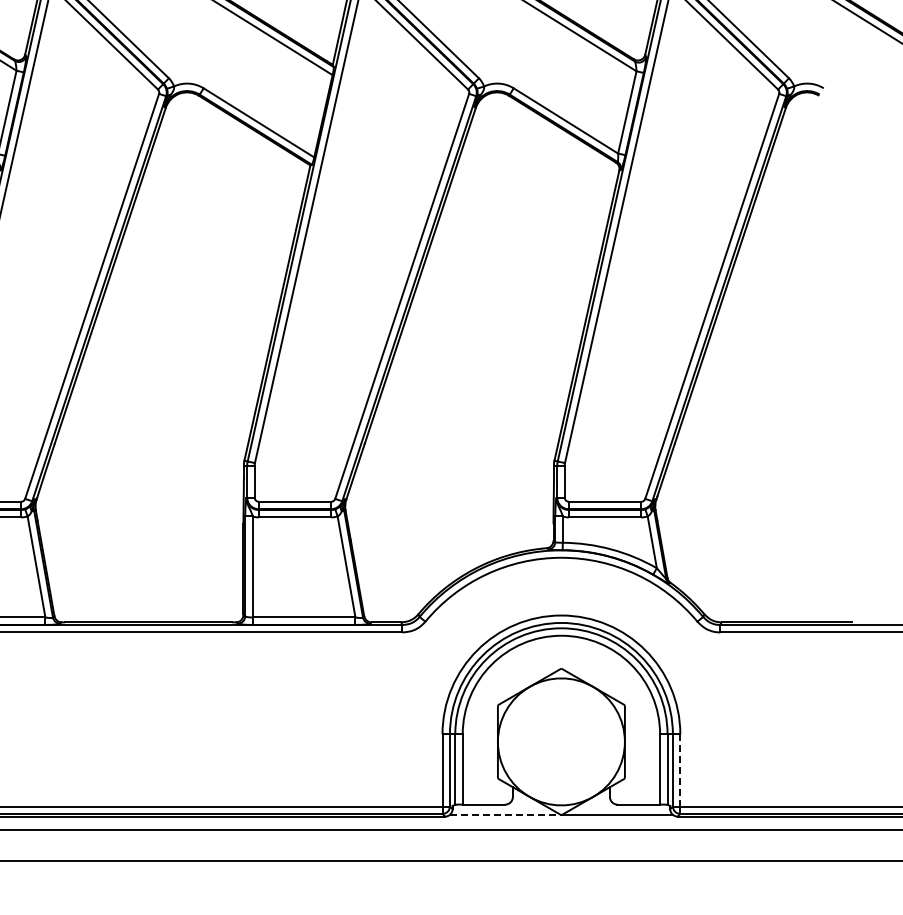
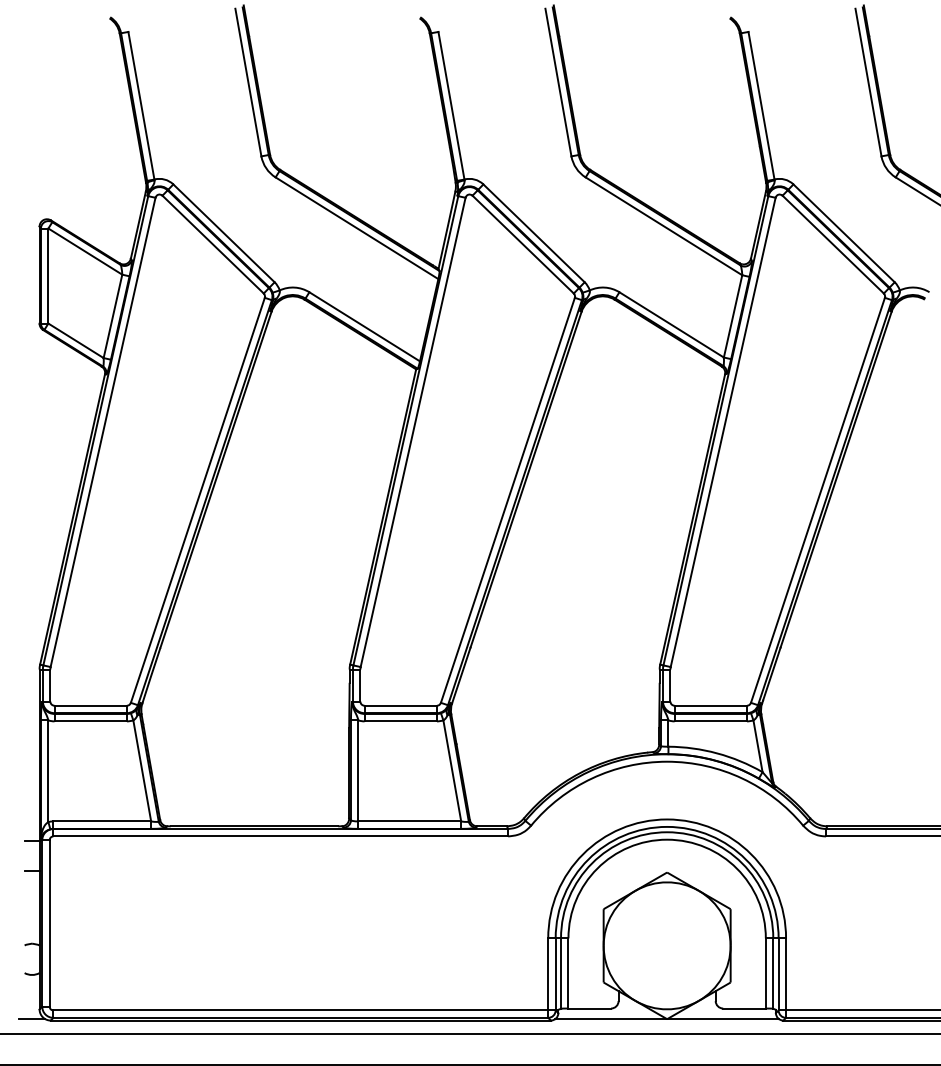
line: (680, 770) -> (786, 974), dashed -> solid
line: (505, 815) -> (611, 1019), dashed -> solid

